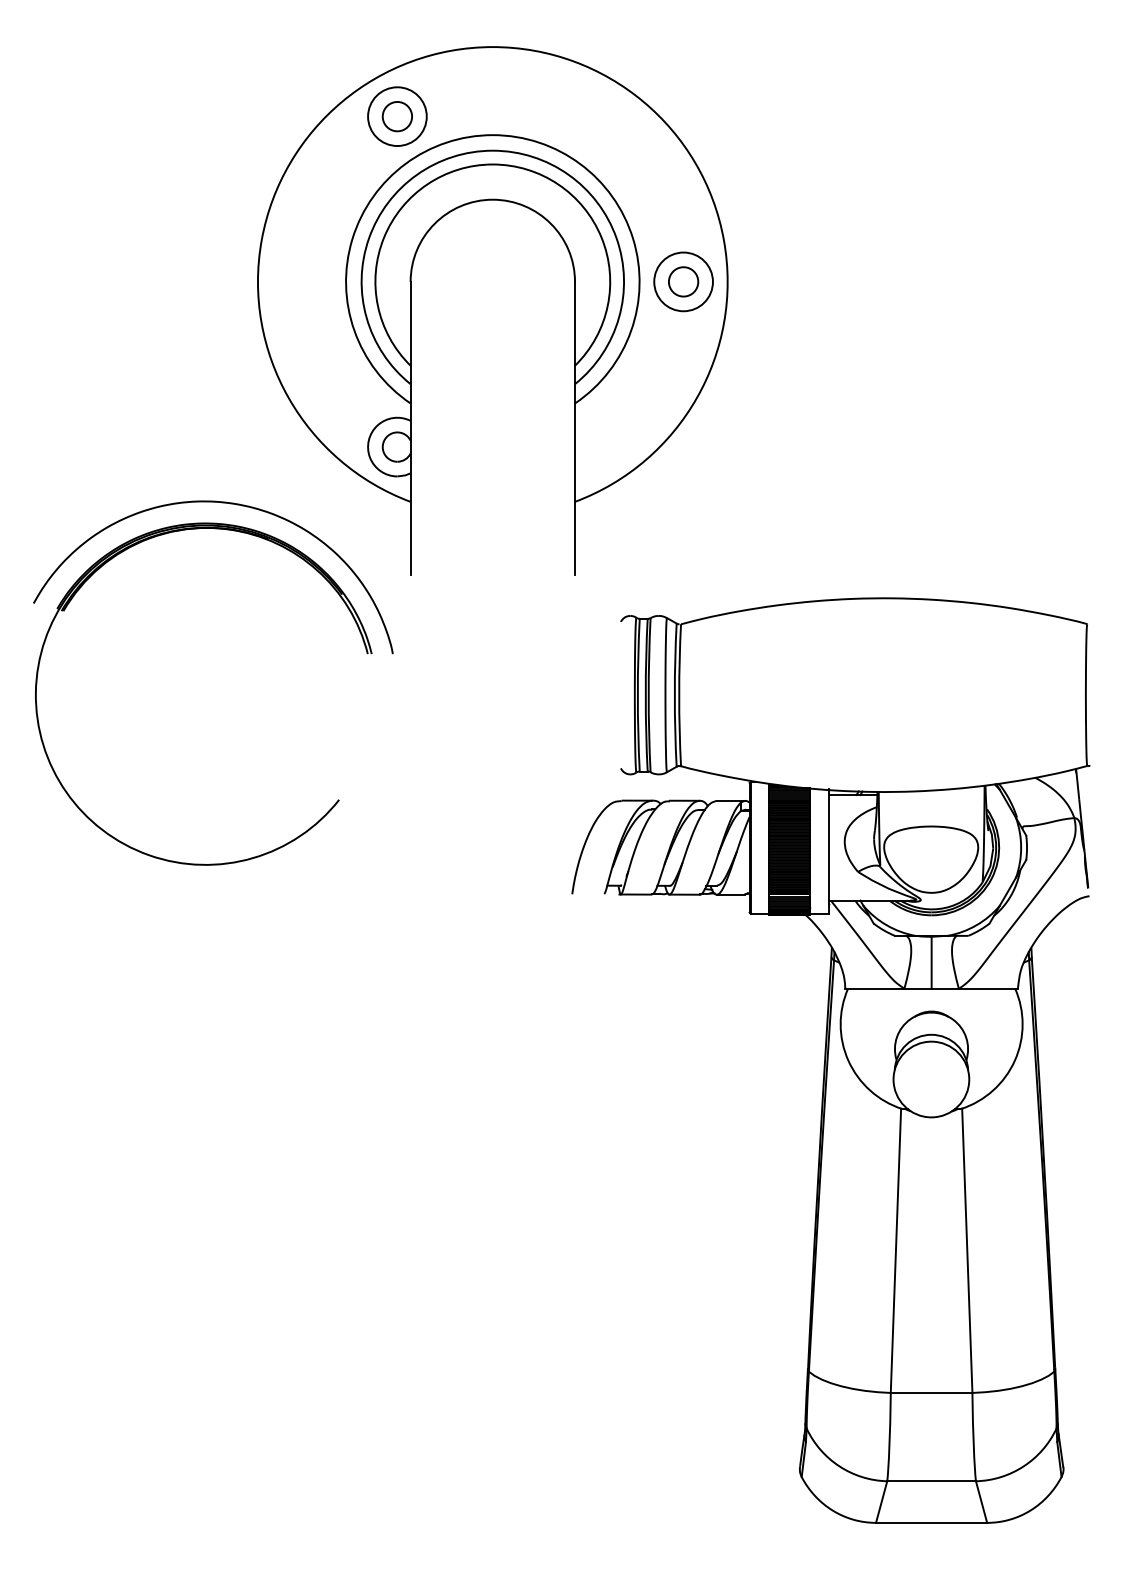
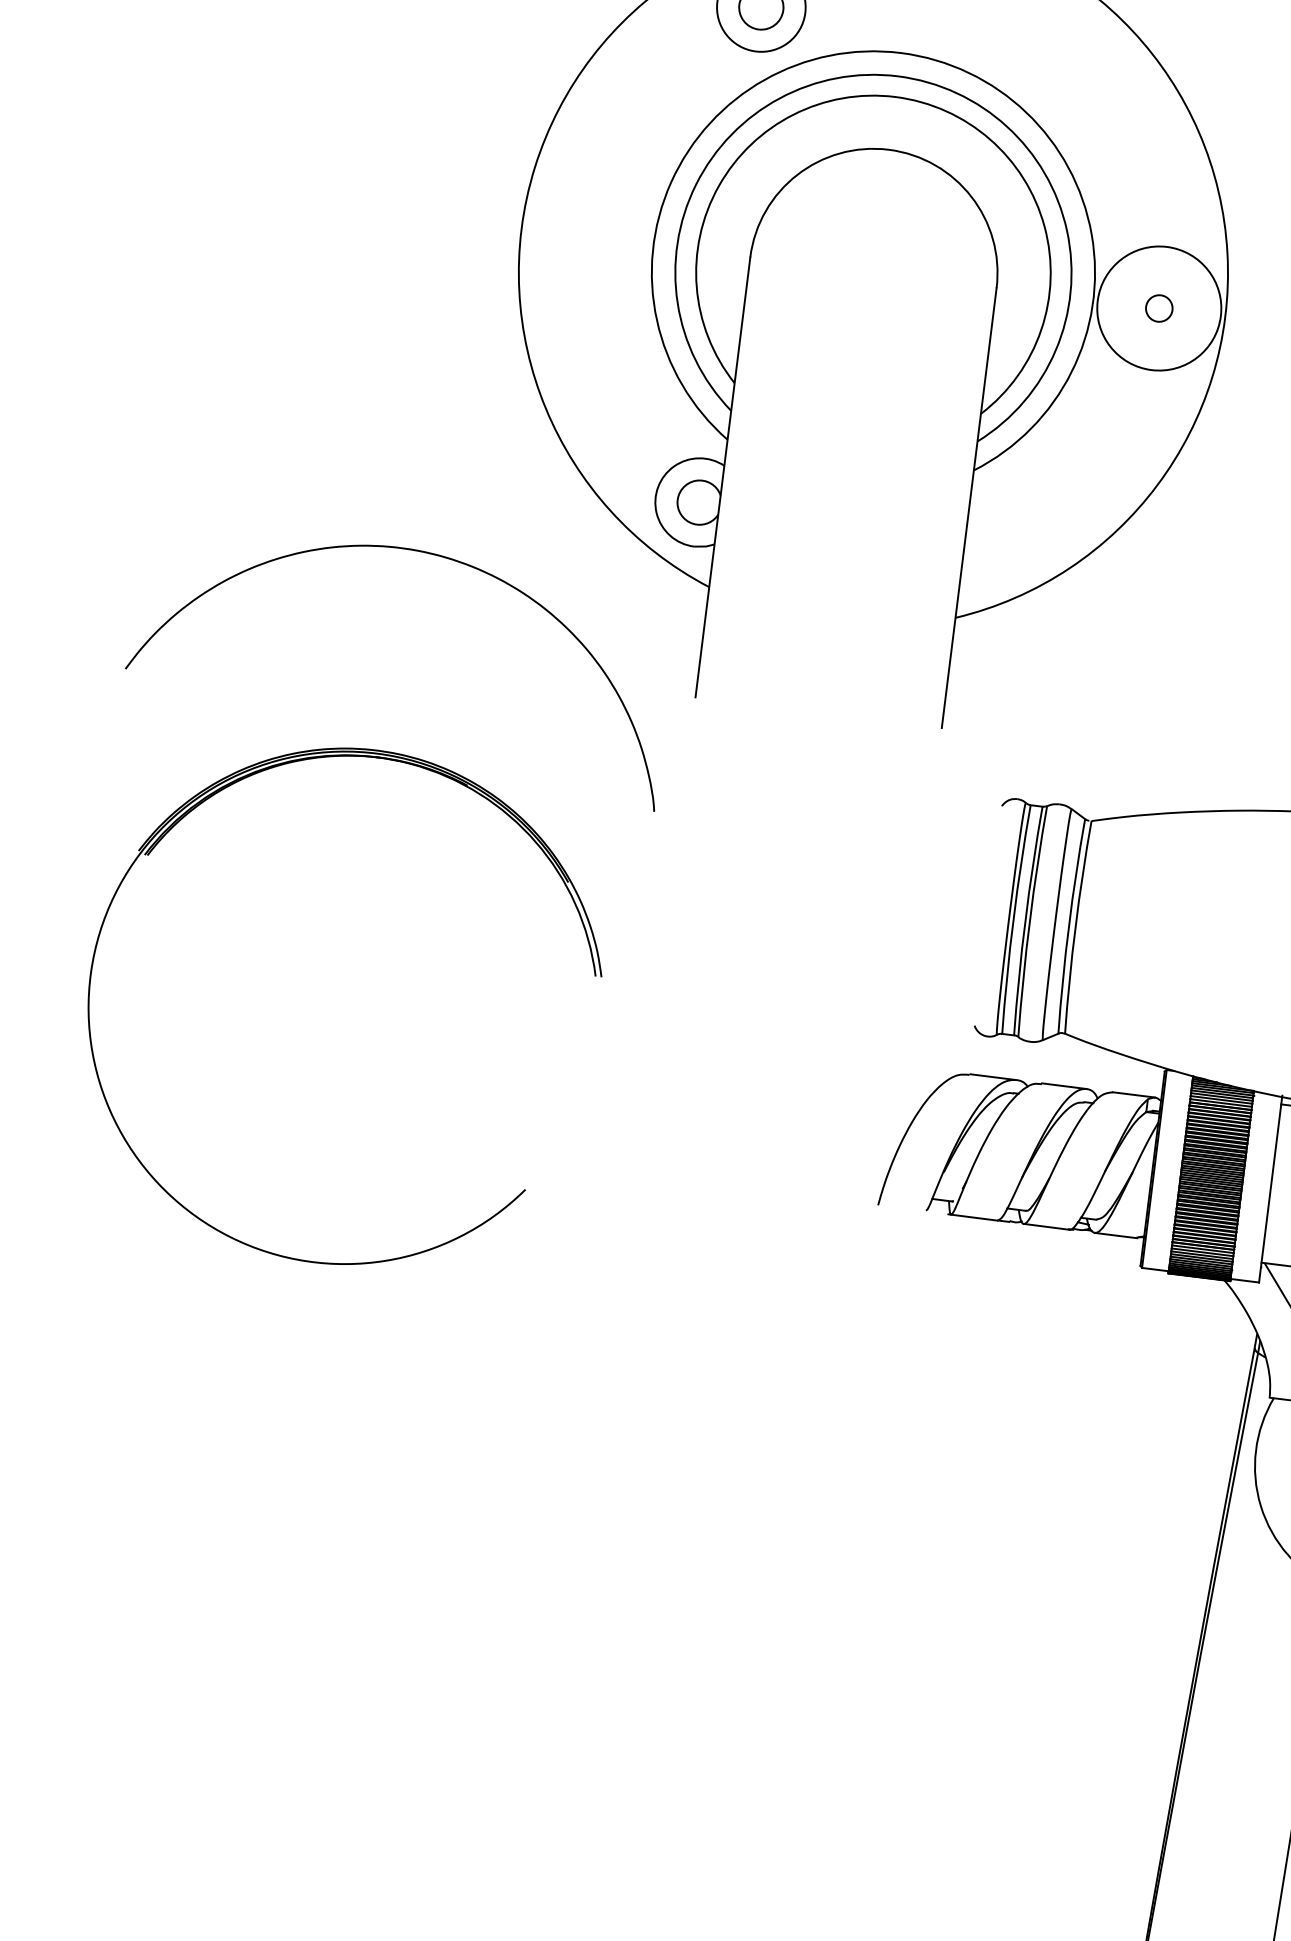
circle: (683, 281) -> (1159, 307), size x0.6
circle: (683, 281) -> (1159, 307), size x1.4
part: (66, 608) -> (152, 852), moved

